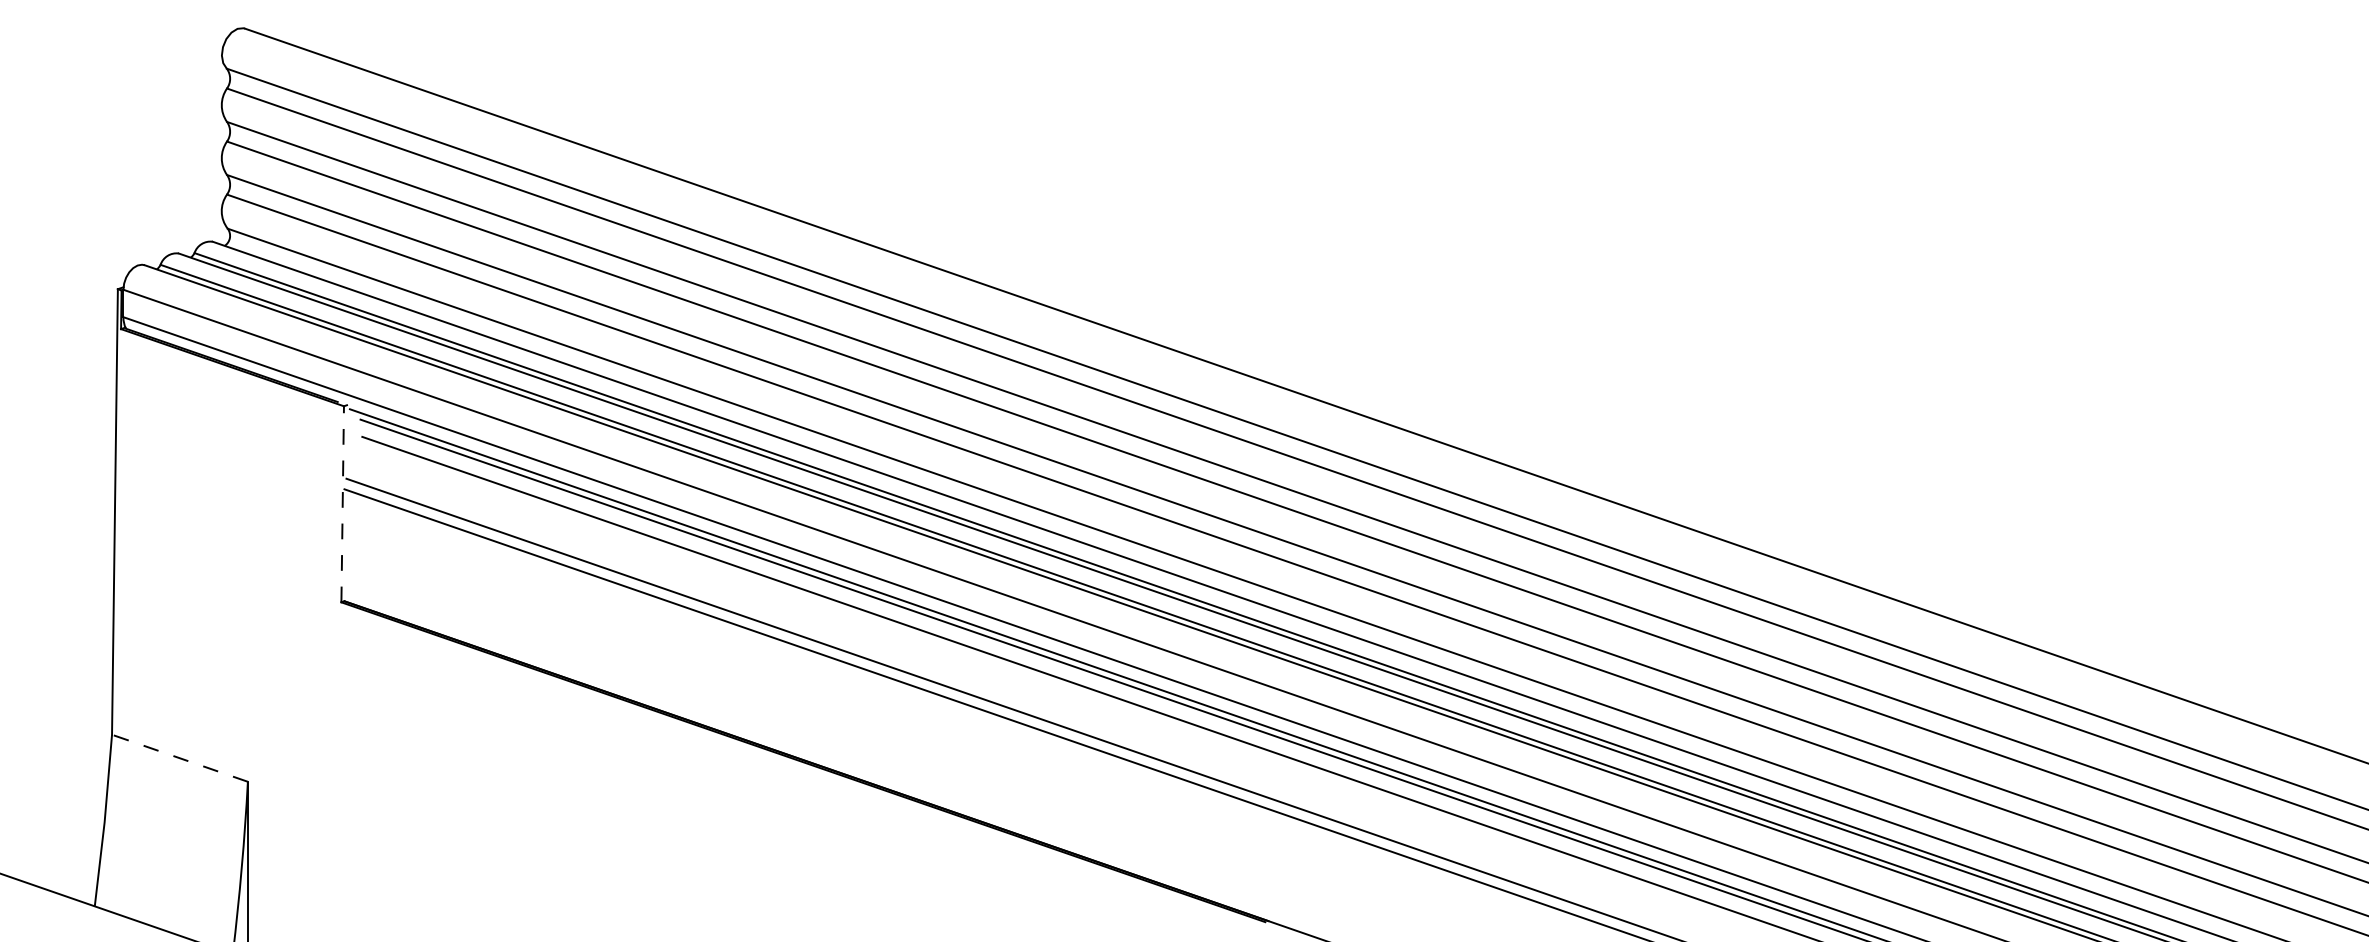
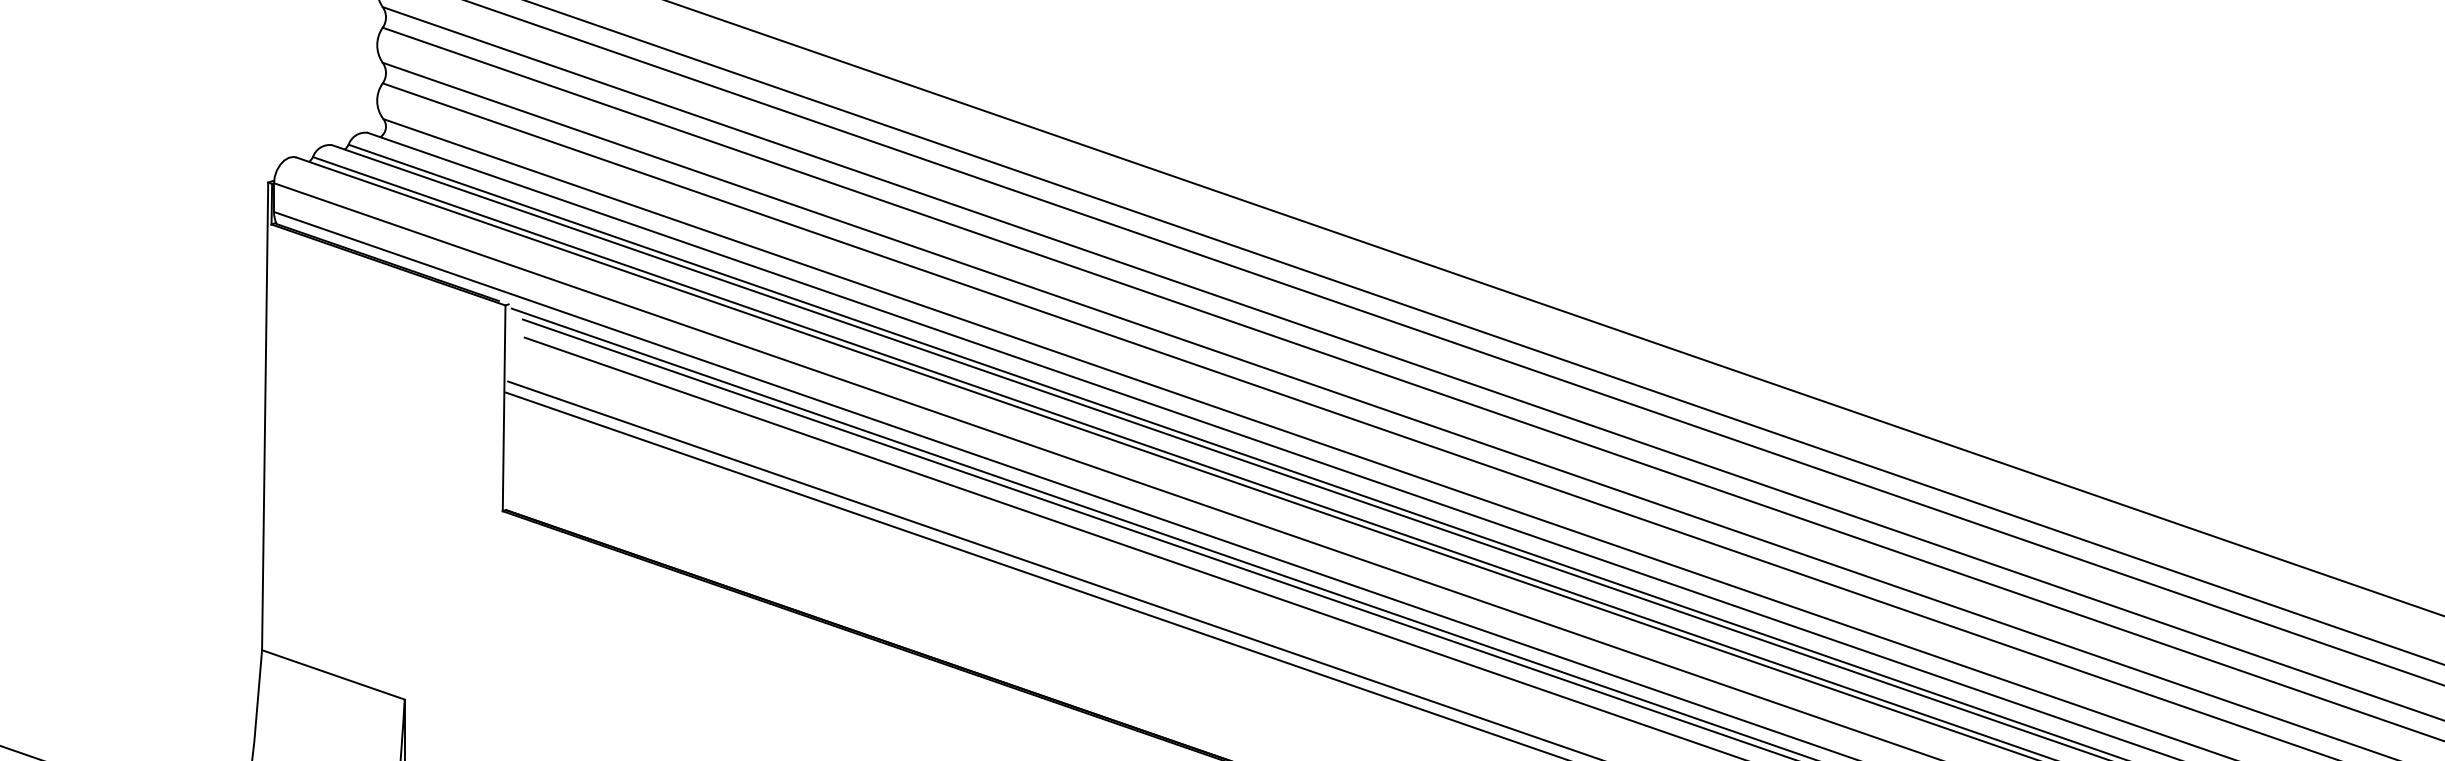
line: (342, 503) -> (503, 407), dashed -> solid
line: (179, 758) -> (332, 675), dashed -> solid

